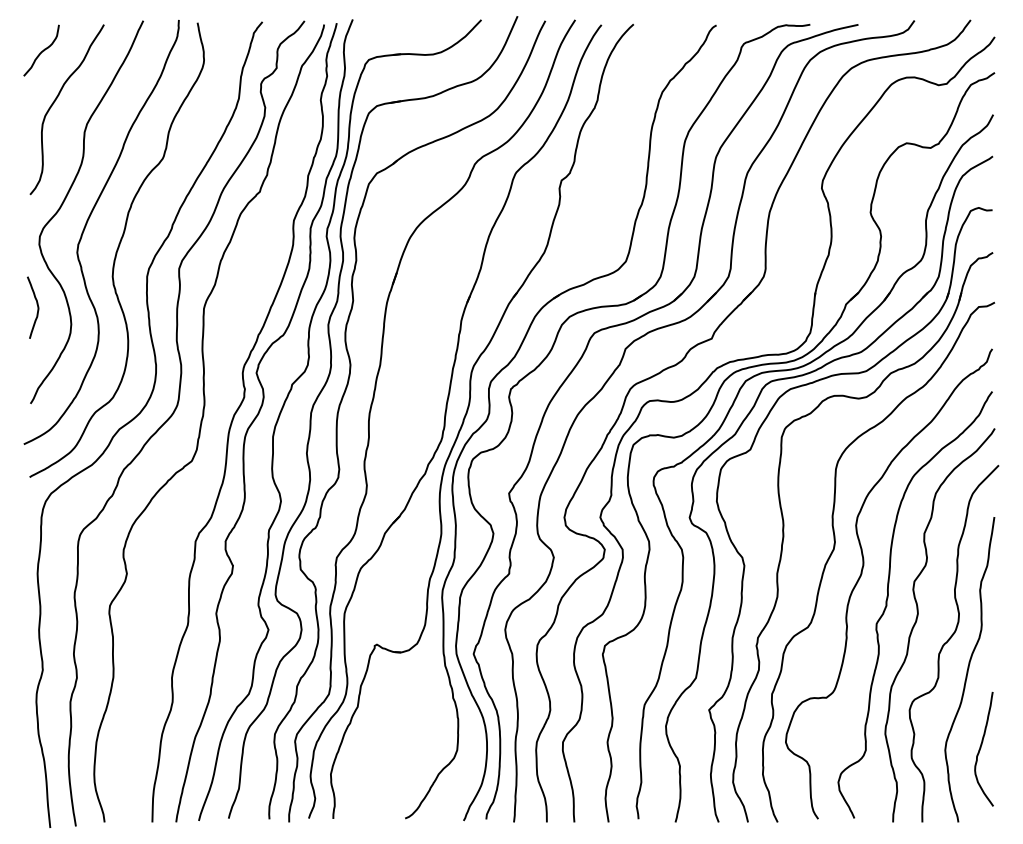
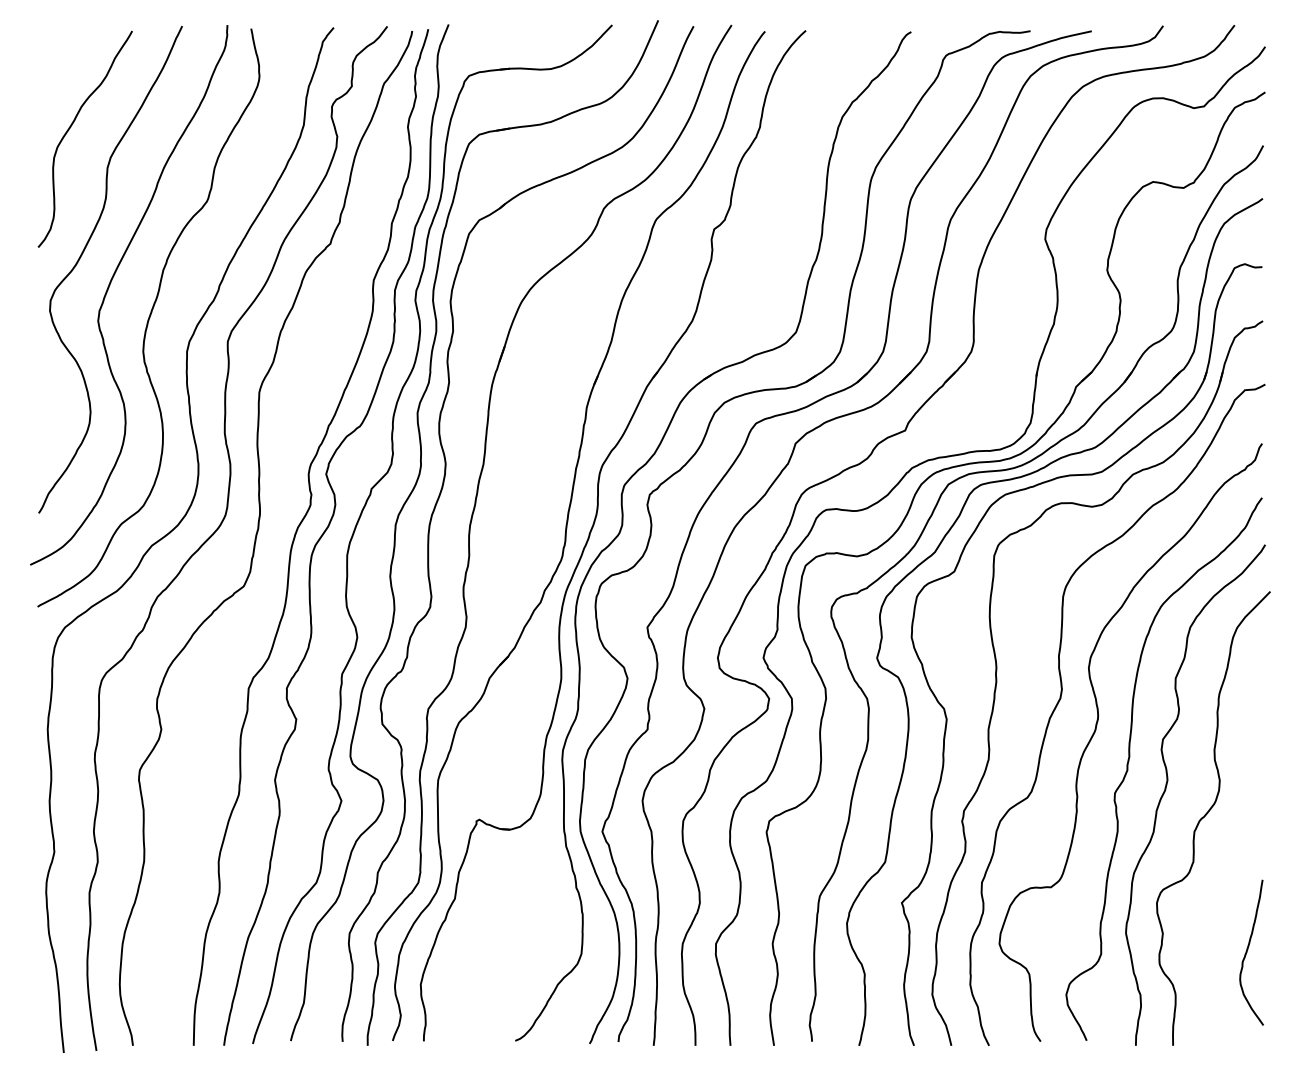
curve: (42, 50) -> (53, 64), removed
curve: (37, 307) -> (47, 390), removed
curve: (969, 668) -> (1232, 850), removed

